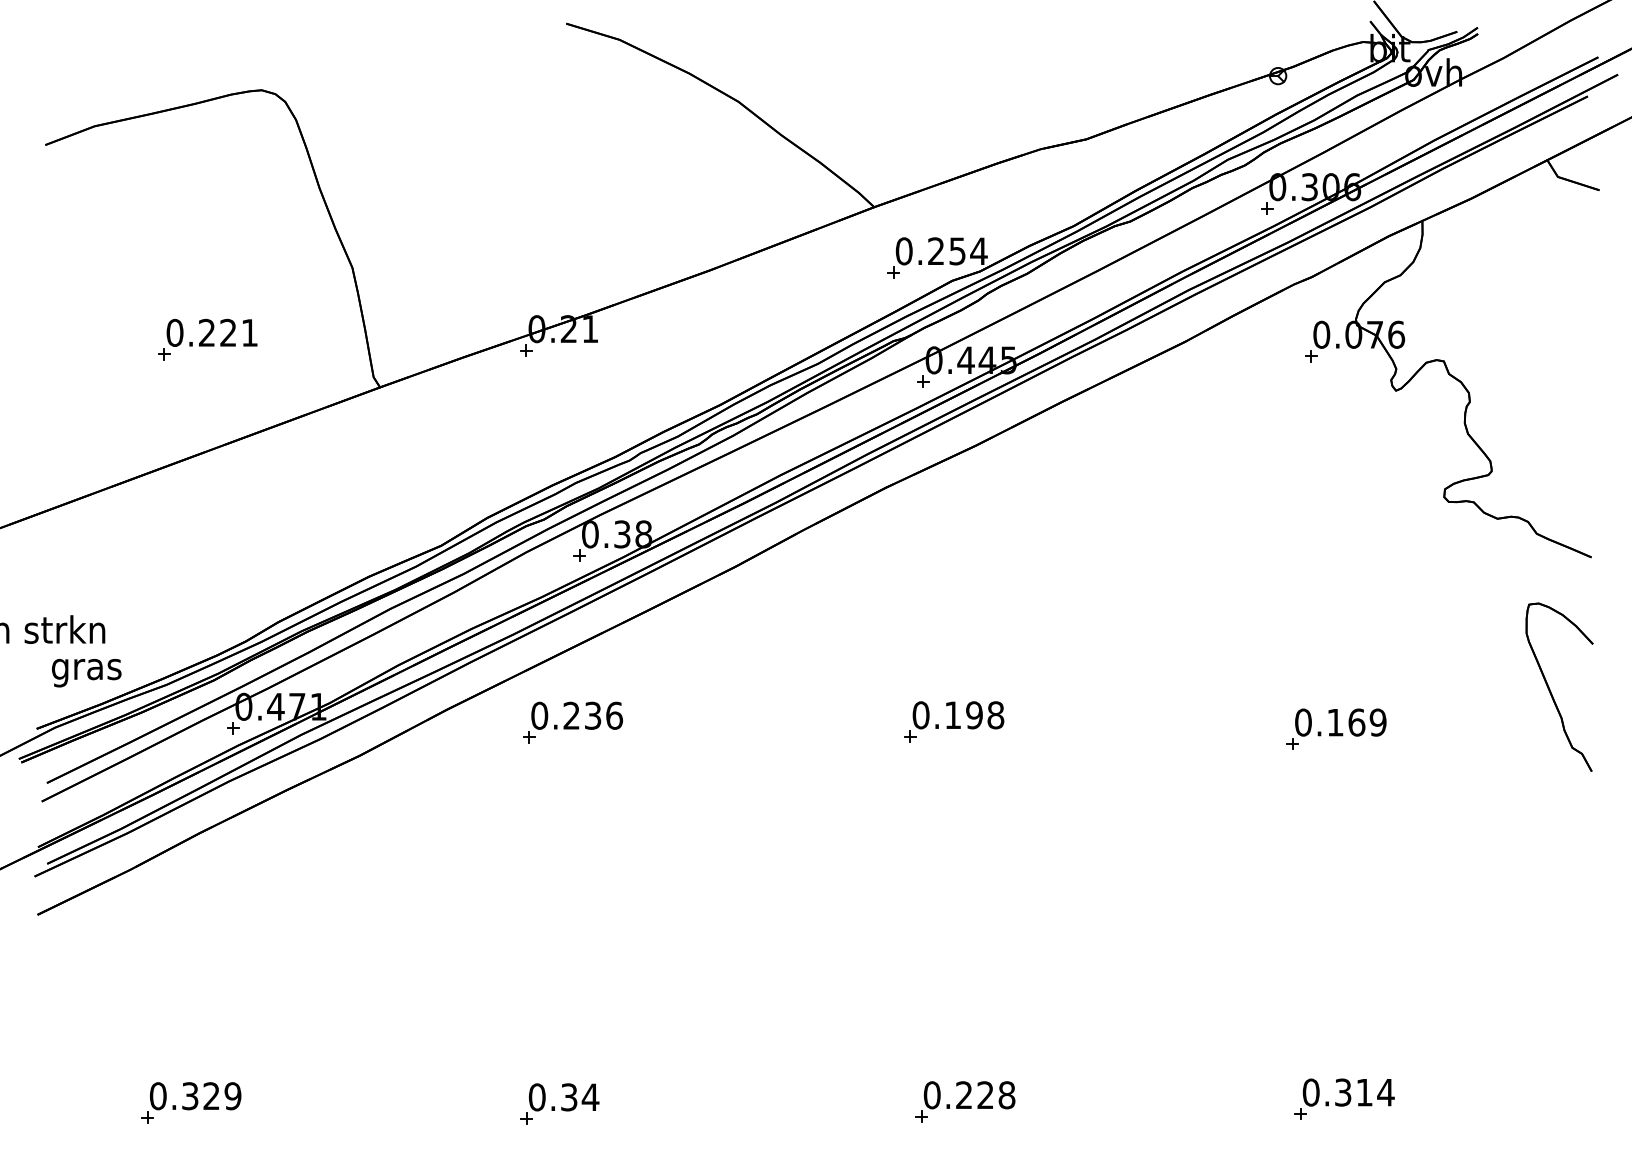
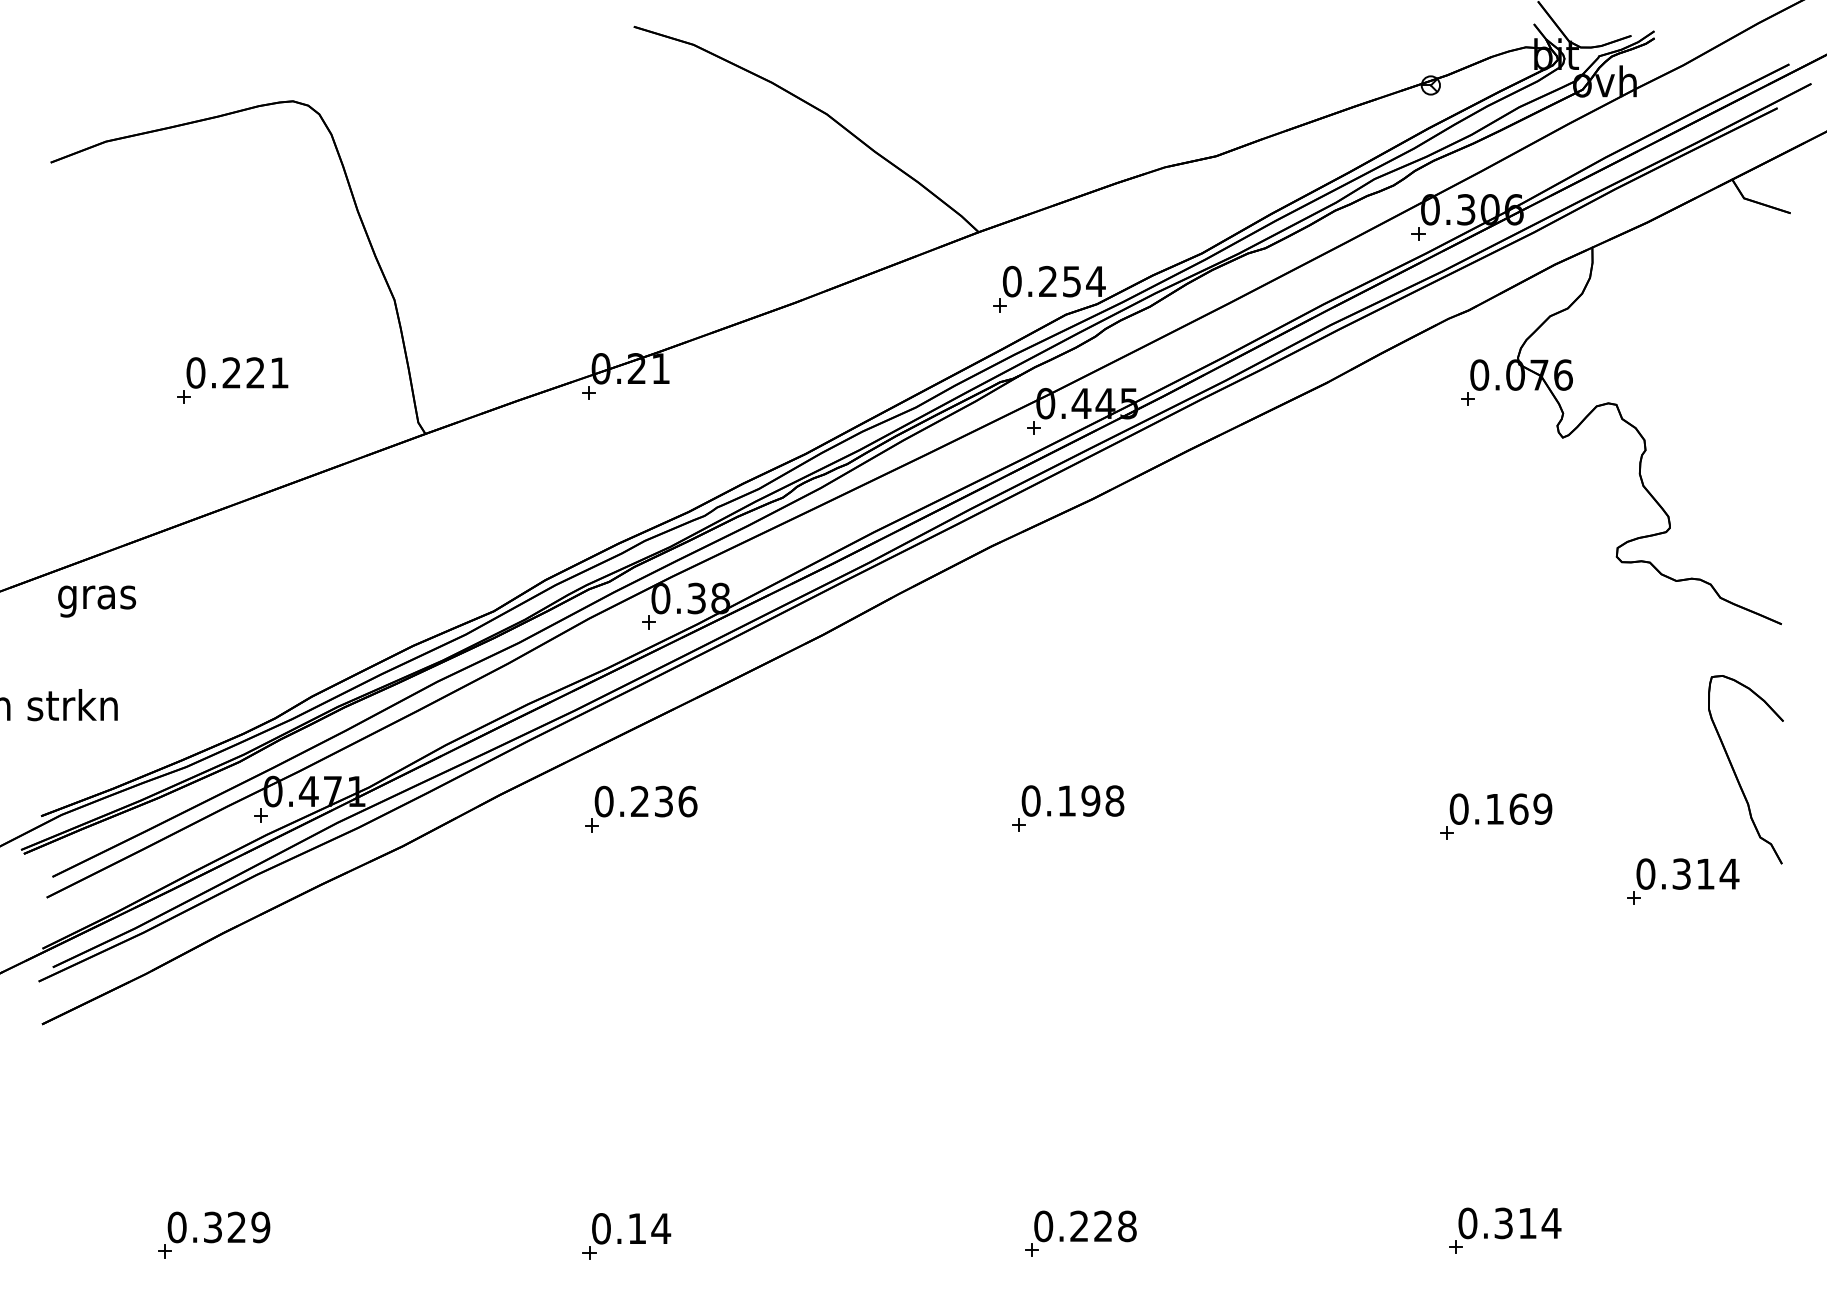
text: (86, 673) -> (96, 601), moved
part: (1503, 786) -> (1683, 880), added
text: (569, 1097) -> (637, 1228), 0.34 -> 0.14

